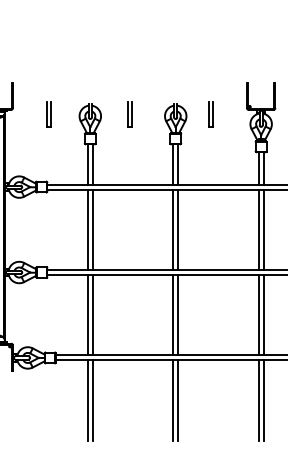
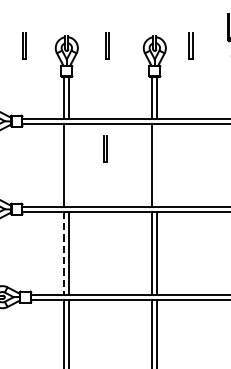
part: (127, 214) -> (105, 149), added
line: (92, 229) -> (69, 164), removed
line: (178, 229) -> (157, 164), removed
line: (87, 315) -> (63, 253), solid -> dashed

